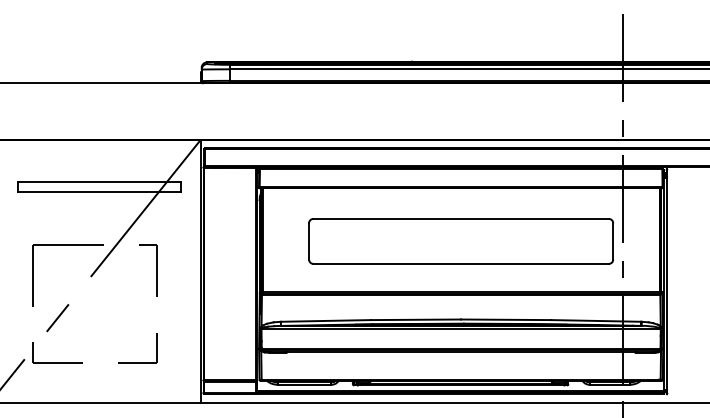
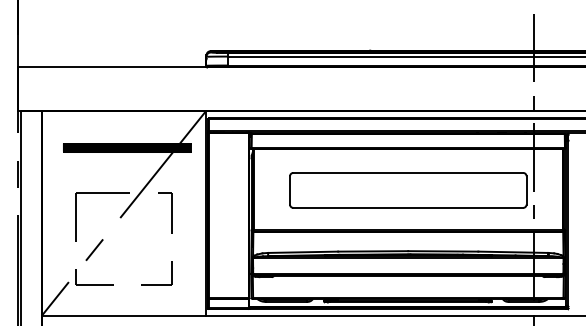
hatch: (98, 187) -> (126, 148), added

